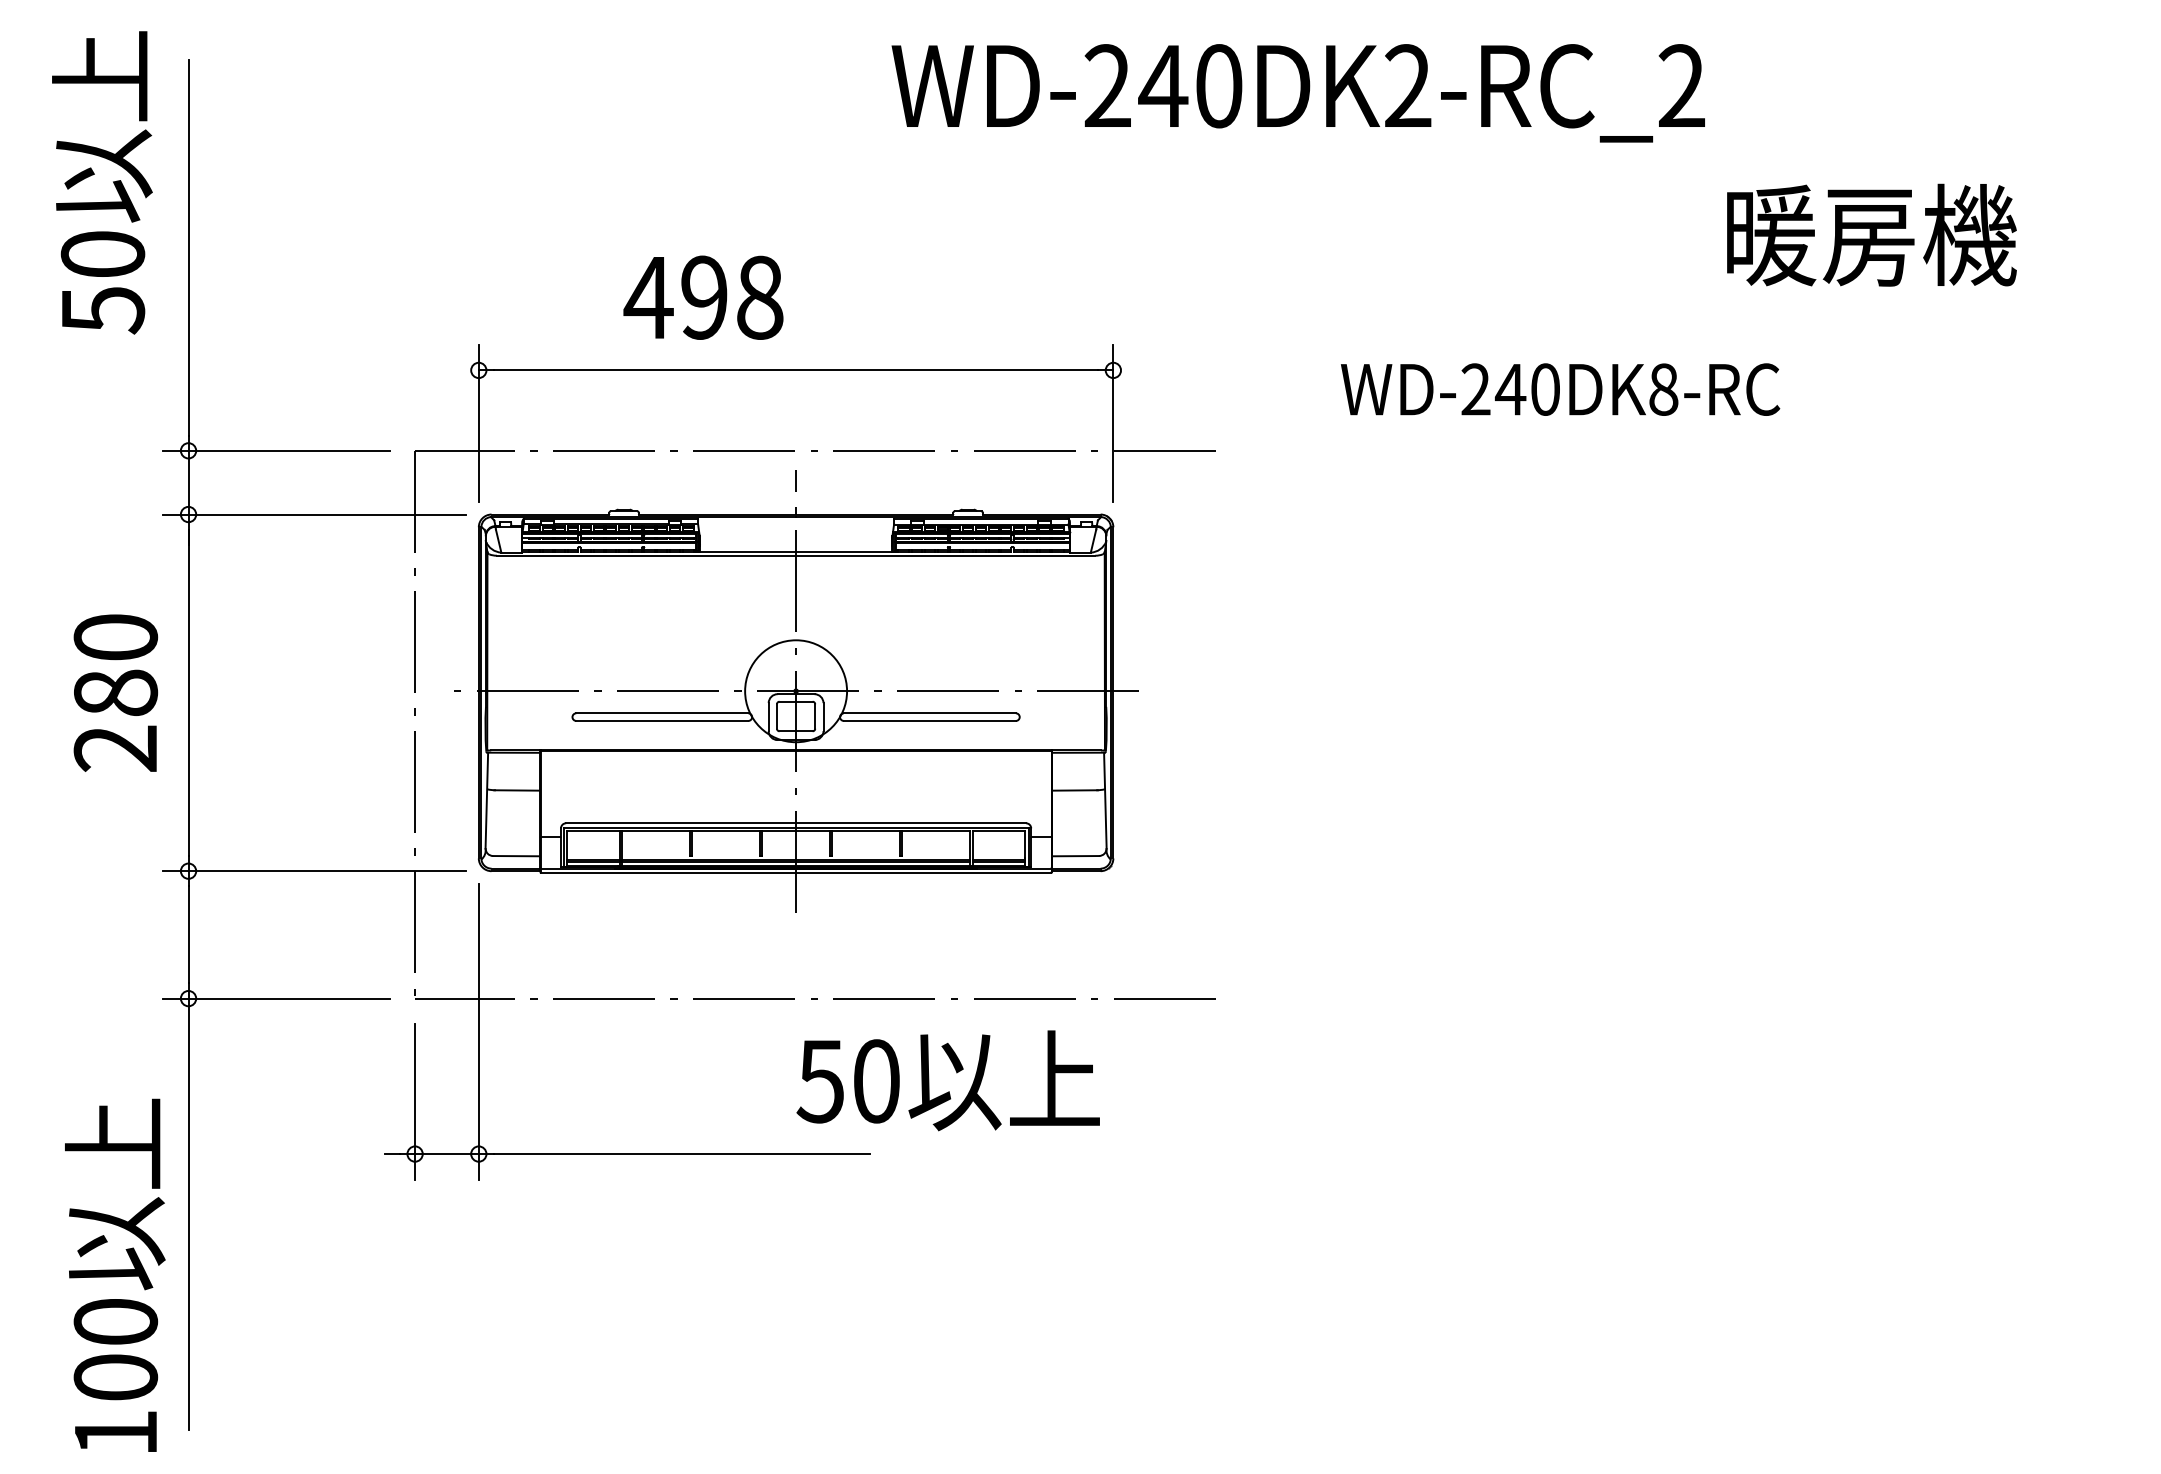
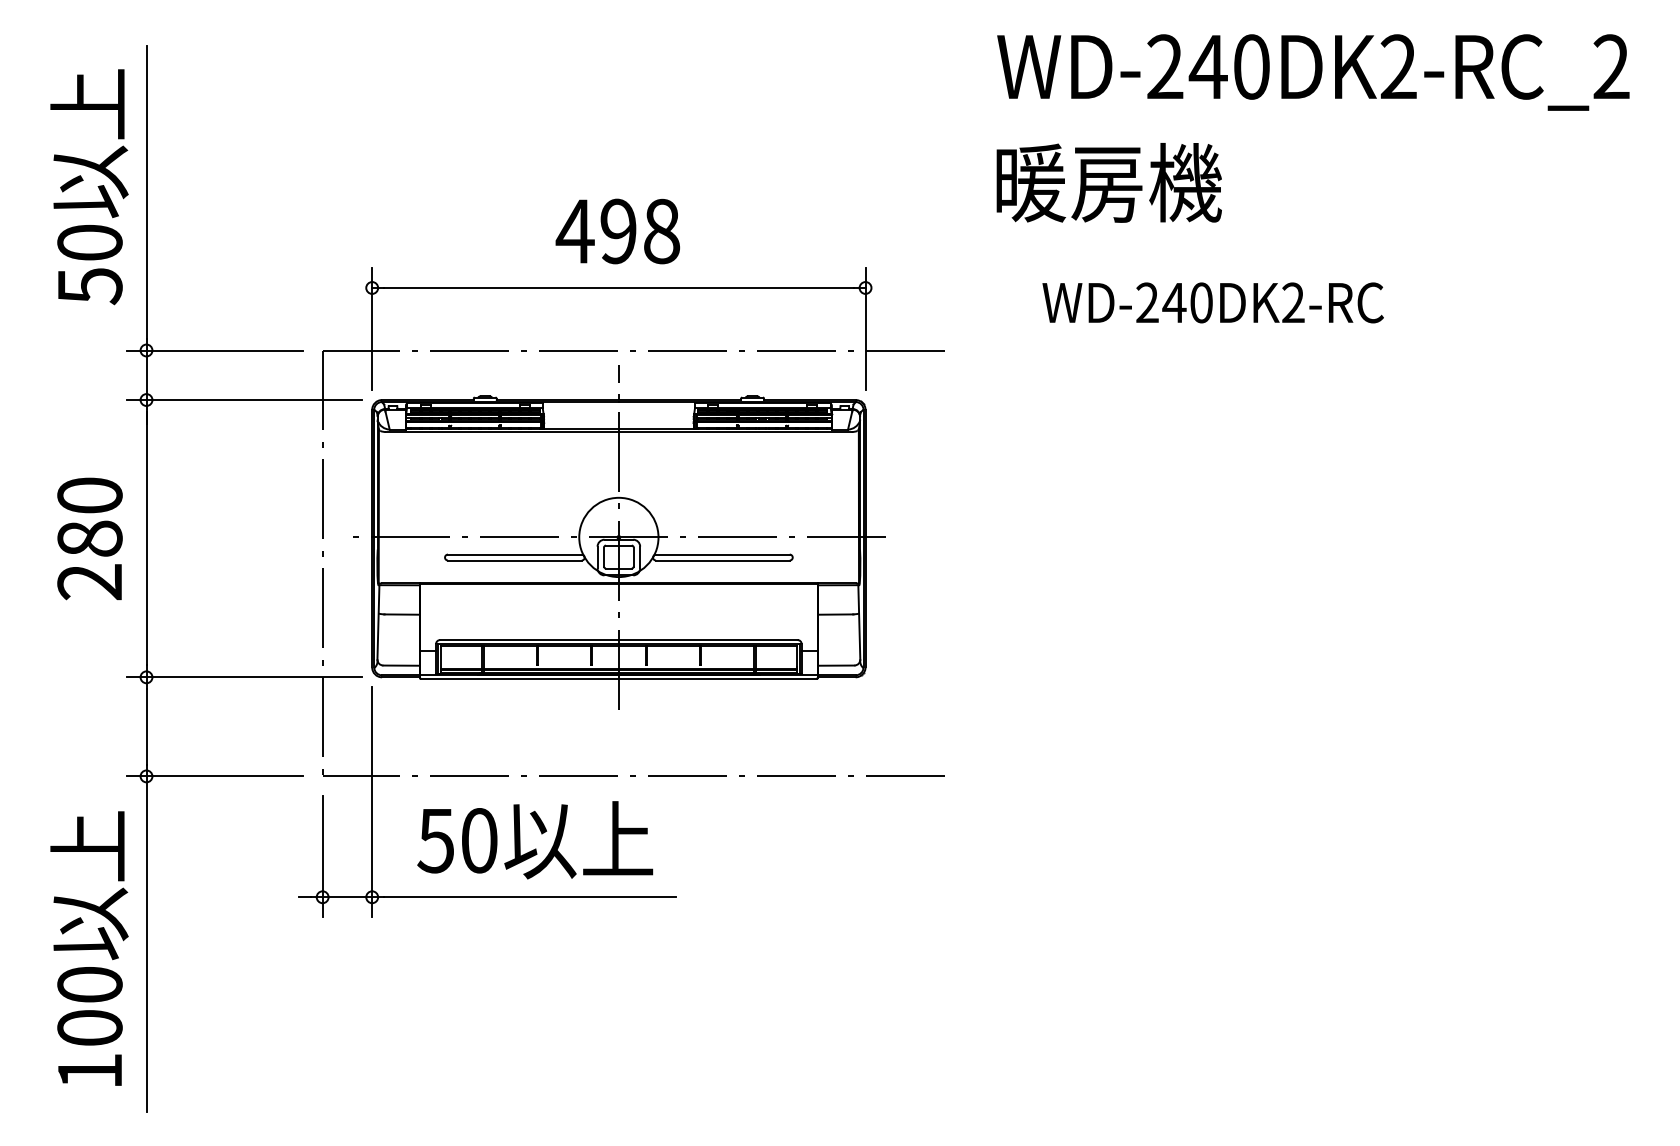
text: (1298, 93) -> (1313, 72), moved
text: (102, 183) -> (89, 187), moved
text: (1870, 234) -> (1108, 182), moved
text: (703, 297) -> (617, 231), moved
text: (1663, 389) -> (1293, 302), WD-240DK8-RC -> WD-240DK2-RC
text: (948, 1081) -> (535, 840), moved
text: (115, 1275) -> (89, 948), moved

